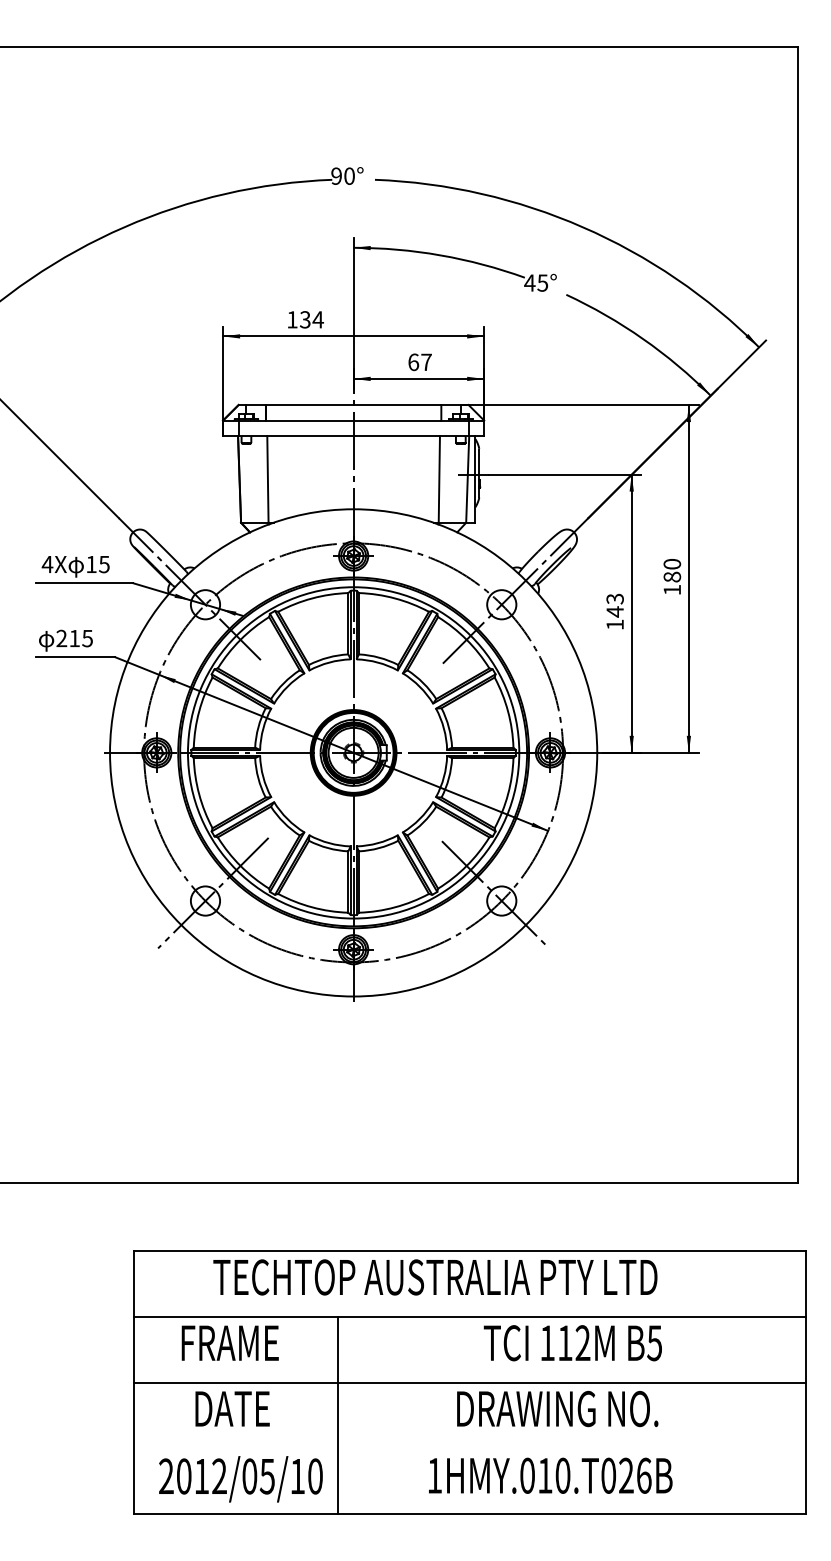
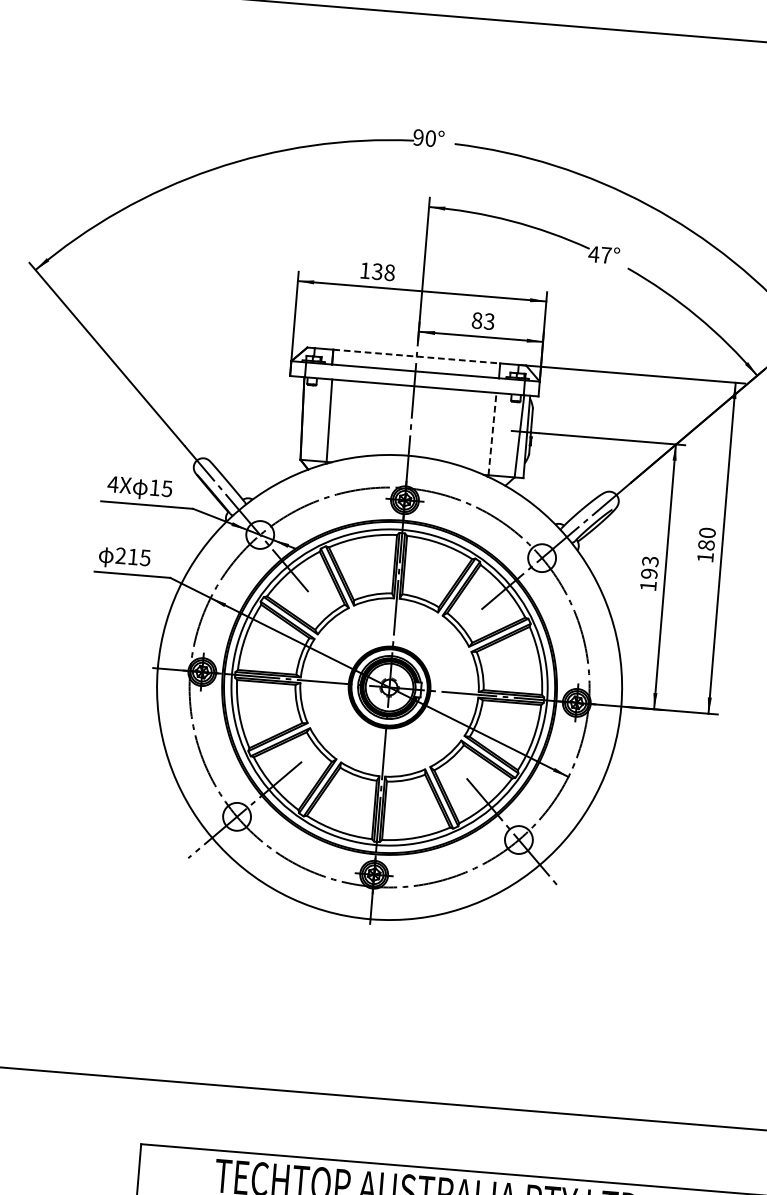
text: (542, 282) -> (606, 254), 45 -> 47
text: (317, 319) -> (389, 272), 134 -> 138
text: (419, 362) -> (482, 321), 67 -> 83
line: (353, 405) -> (416, 357), solid -> dashed
line: (439, 479) -> (492, 434), solid -> dashed
text: (614, 611) -> (648, 573), 143 -> 193

